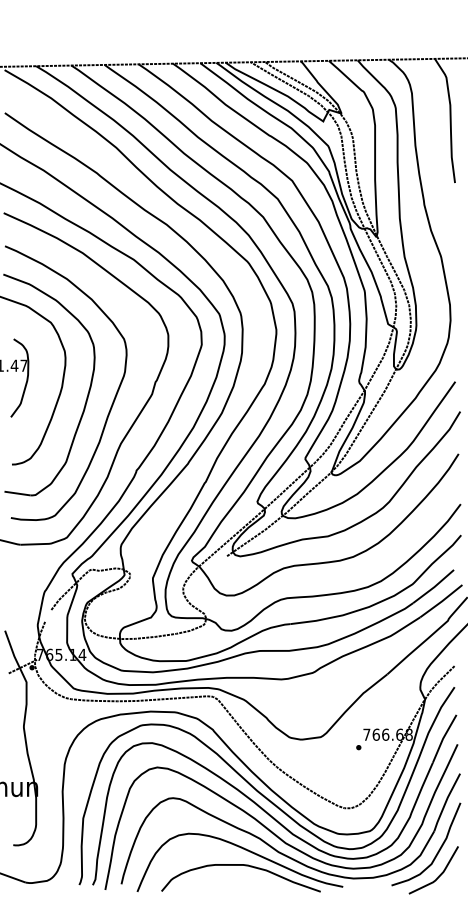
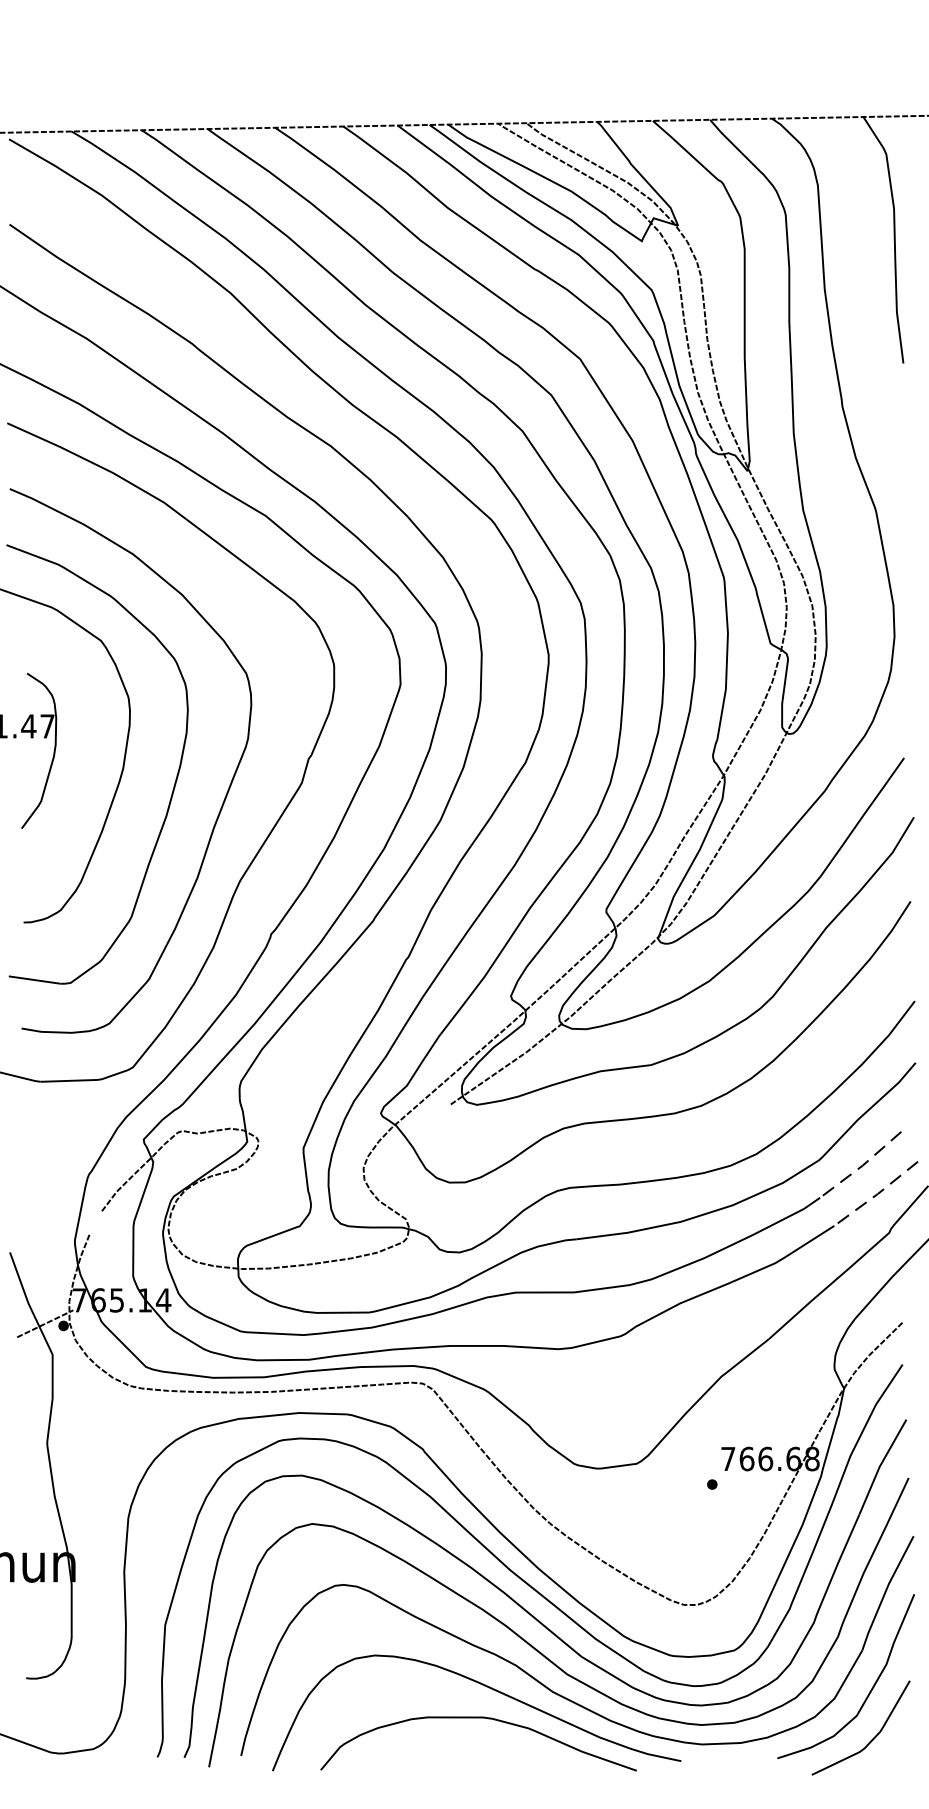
line: (434, 587) -> (862, 1166), solid -> dashed
line: (441, 601) -> (876, 1194), solid -> dashed

